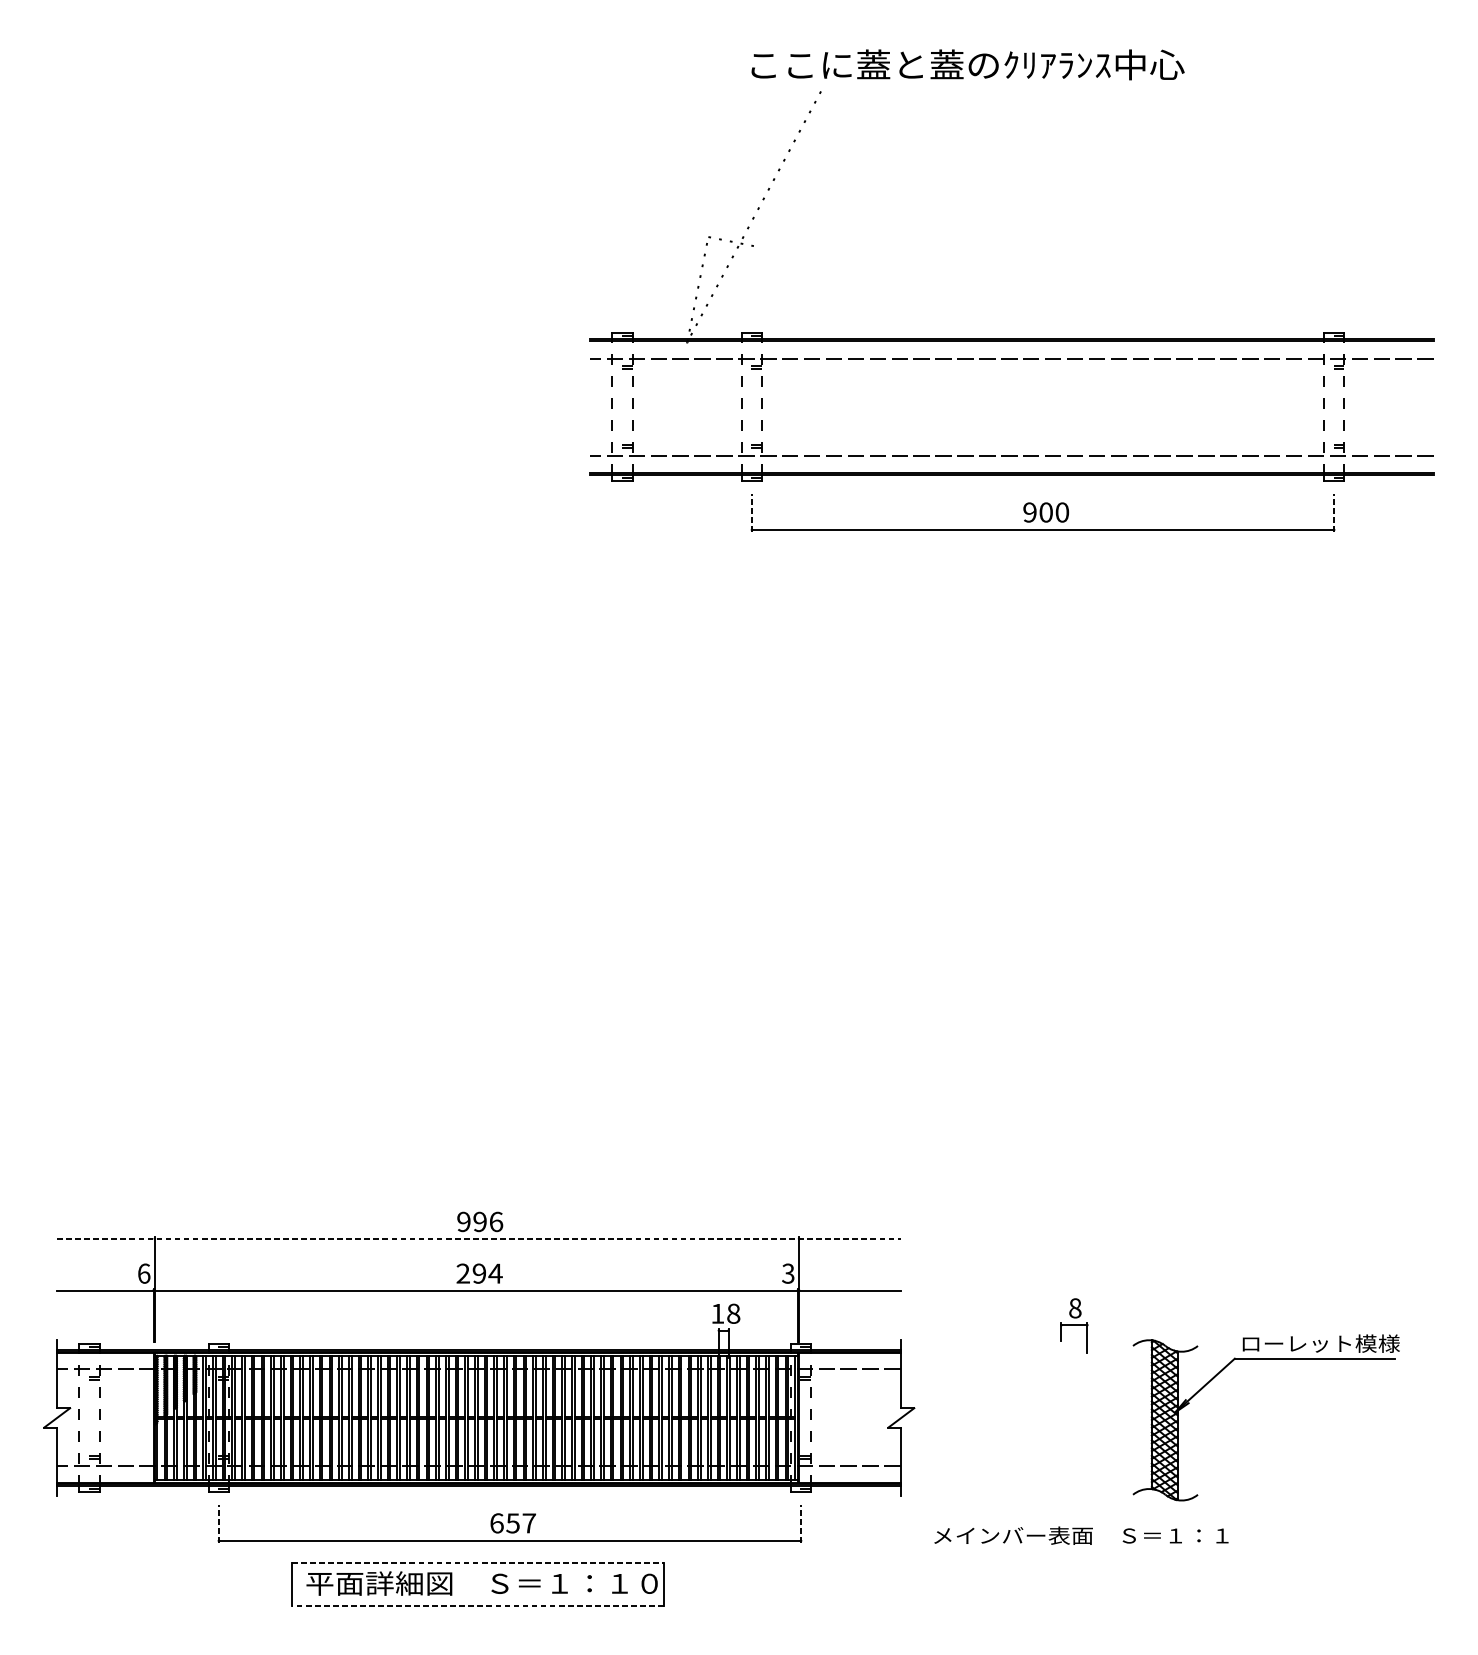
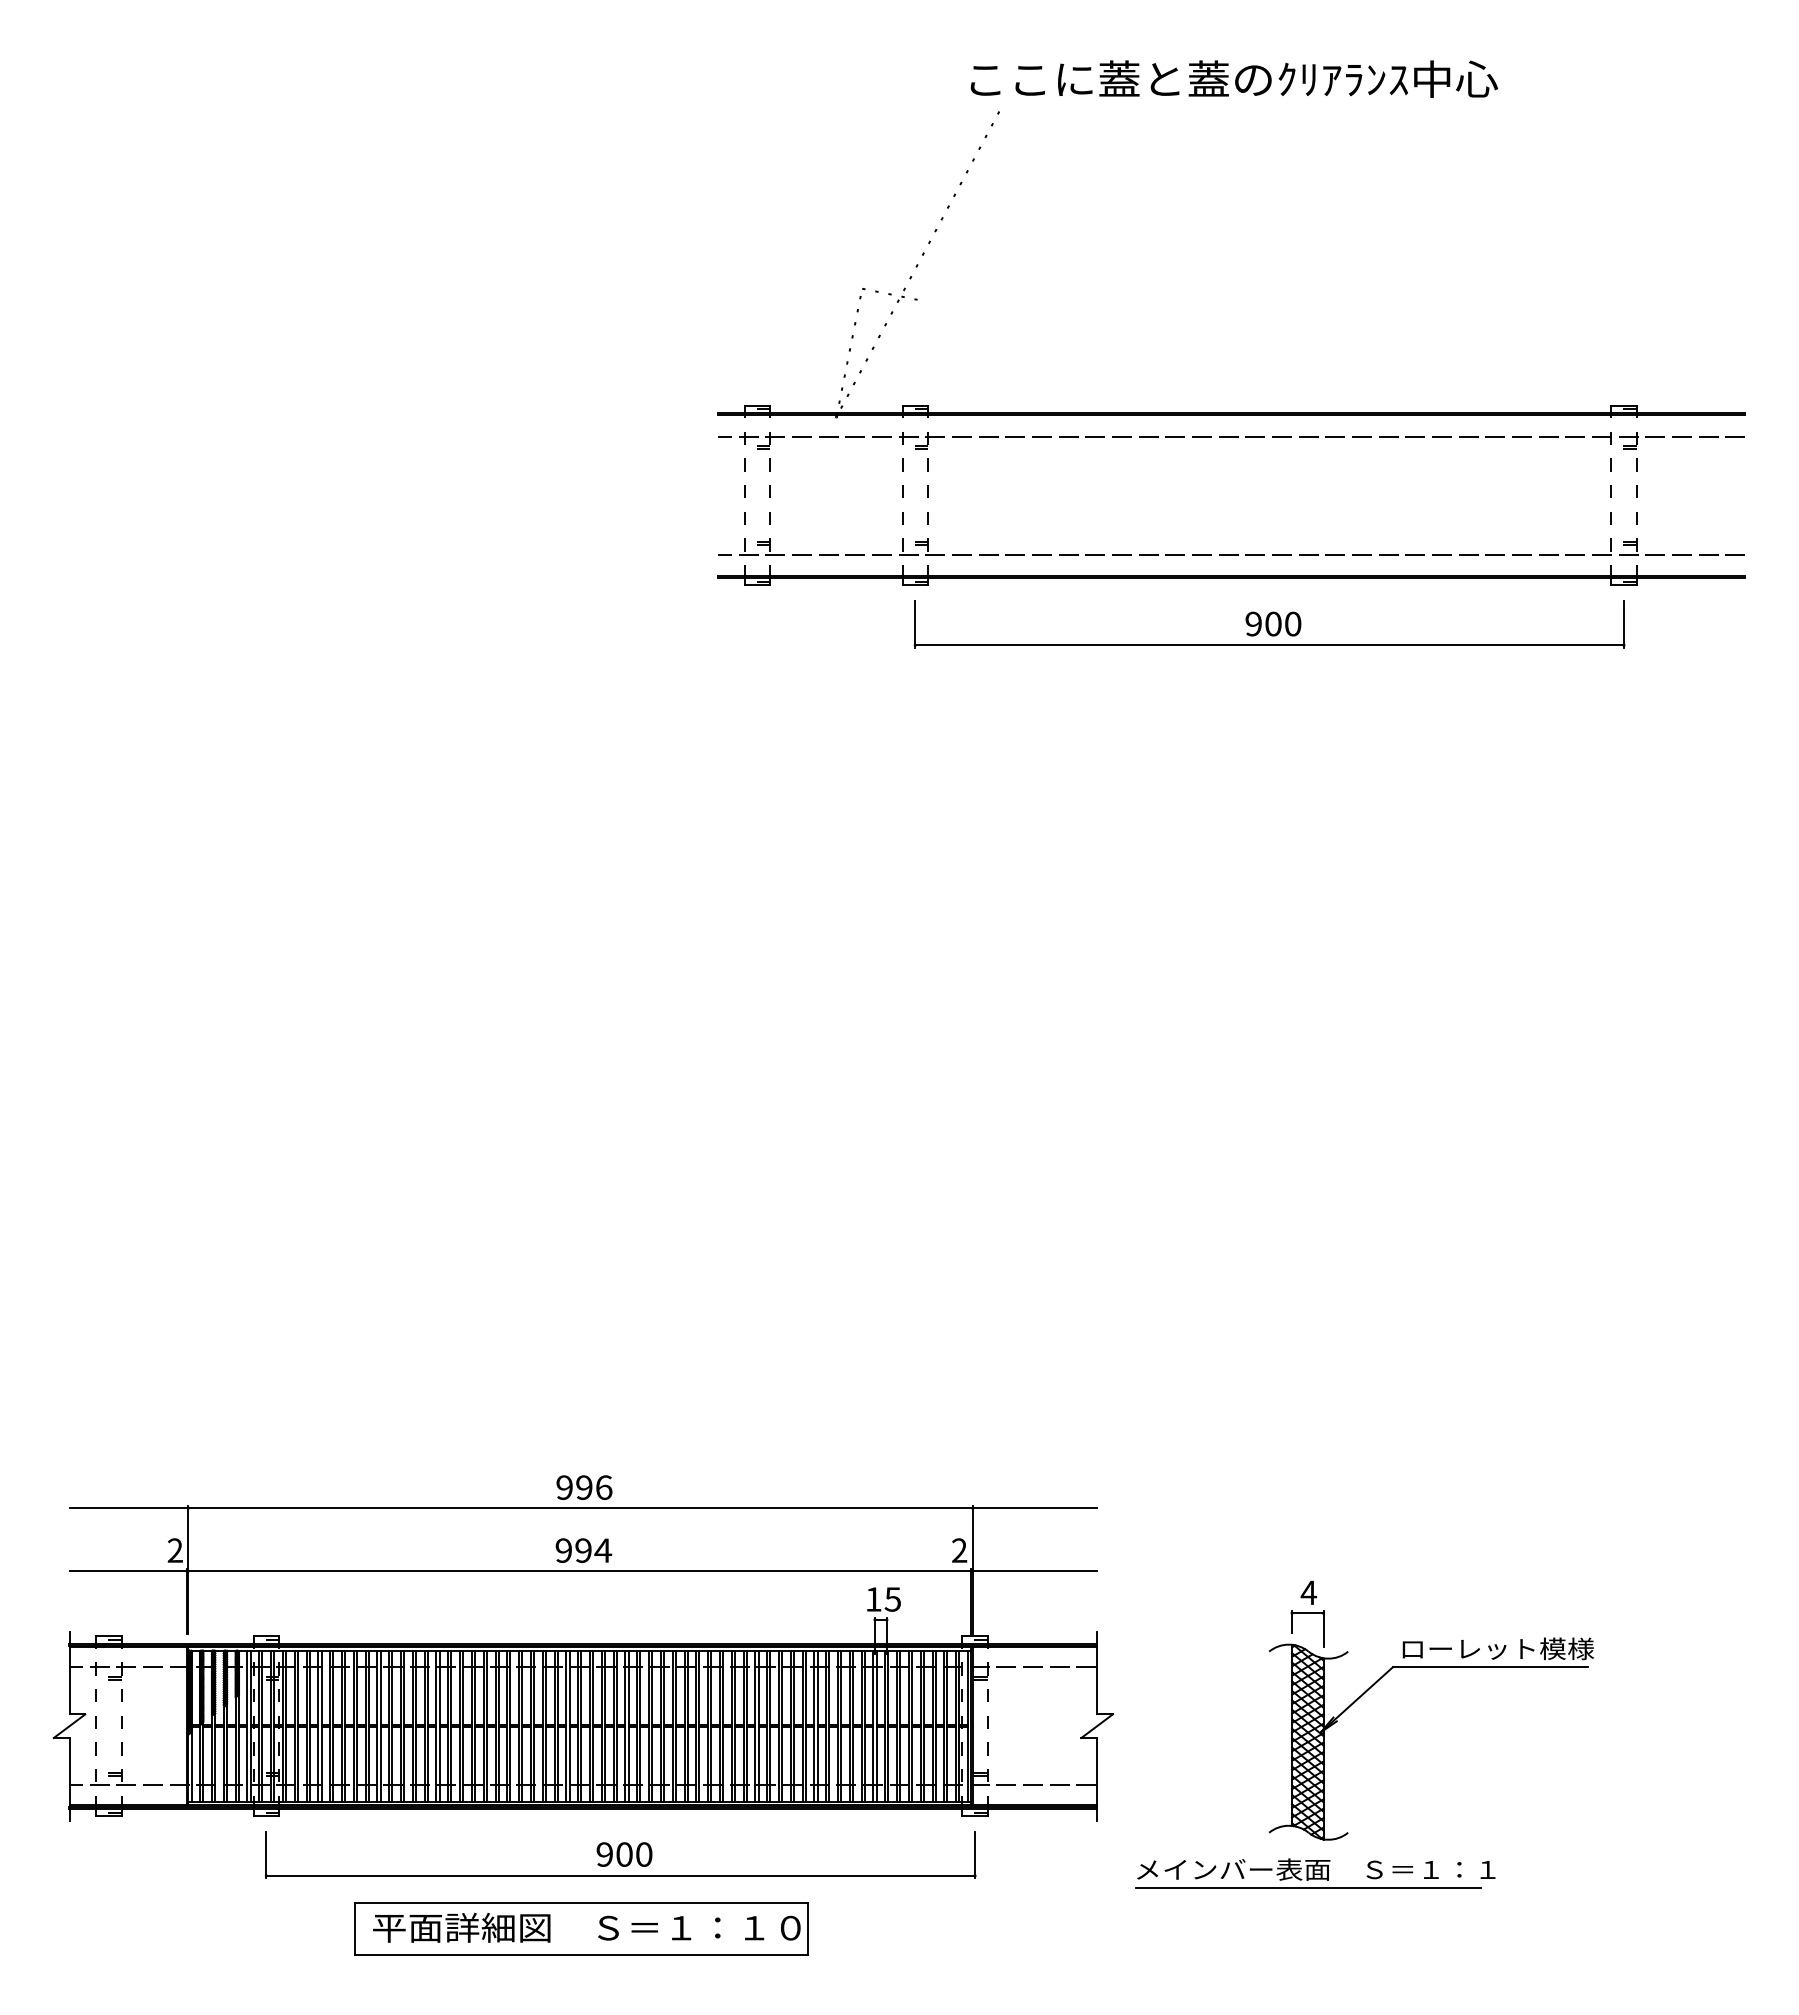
text: (967, 64) -> (1233, 78), moved
line: (752, 512) -> (915, 623), dashed -> solid
line: (1333, 512) -> (1623, 623), dashed -> solid
line: (479, 1239) -> (583, 1508), dashed -> solid
text: (144, 1273) -> (175, 1550), 6 -> 2
text: (462, 1273) -> (563, 1550), 294 -> 994
text: (788, 1273) -> (959, 1550), 3 -> 2
text: (1074, 1308) -> (1308, 1592), 8 -> 4
text: (733, 1313) -> (892, 1599), 18 -> 15
part: (1265, 1359) -> (1430, 1667), moved
line: (218, 1523) -> (266, 1854), dashed -> solid
text: (513, 1523) -> (624, 1854), 657 -> 900
line: (801, 1523) -> (975, 1854), dashed -> solid
line: (1074, 1550) -> (1308, 1887), added
line: (478, 1563) -> (582, 1903), dashed -> solid
line: (477, 1605) -> (581, 1954), dashed -> solid

